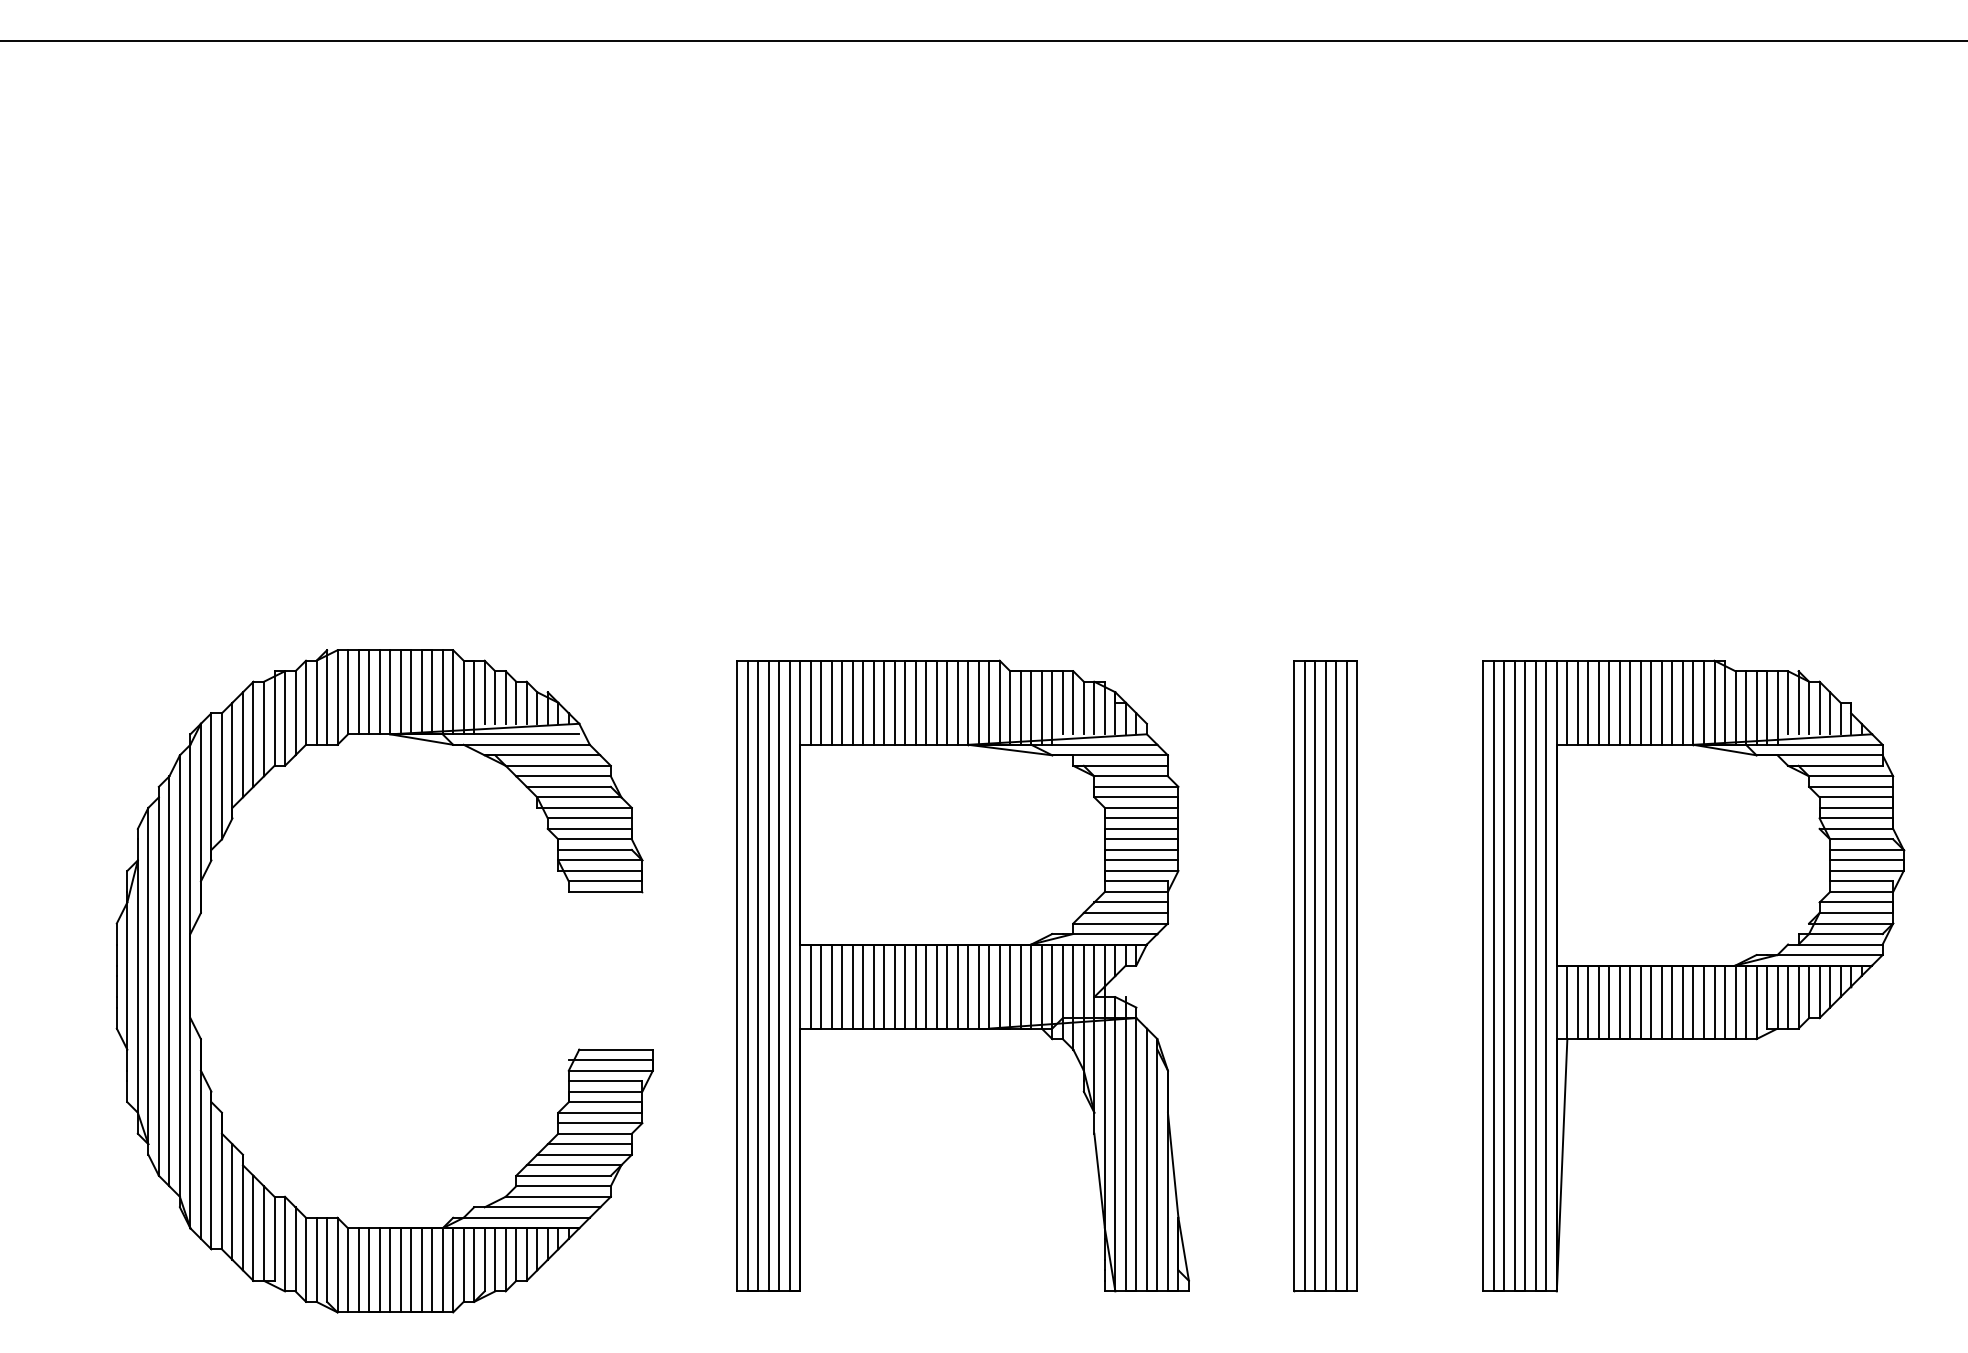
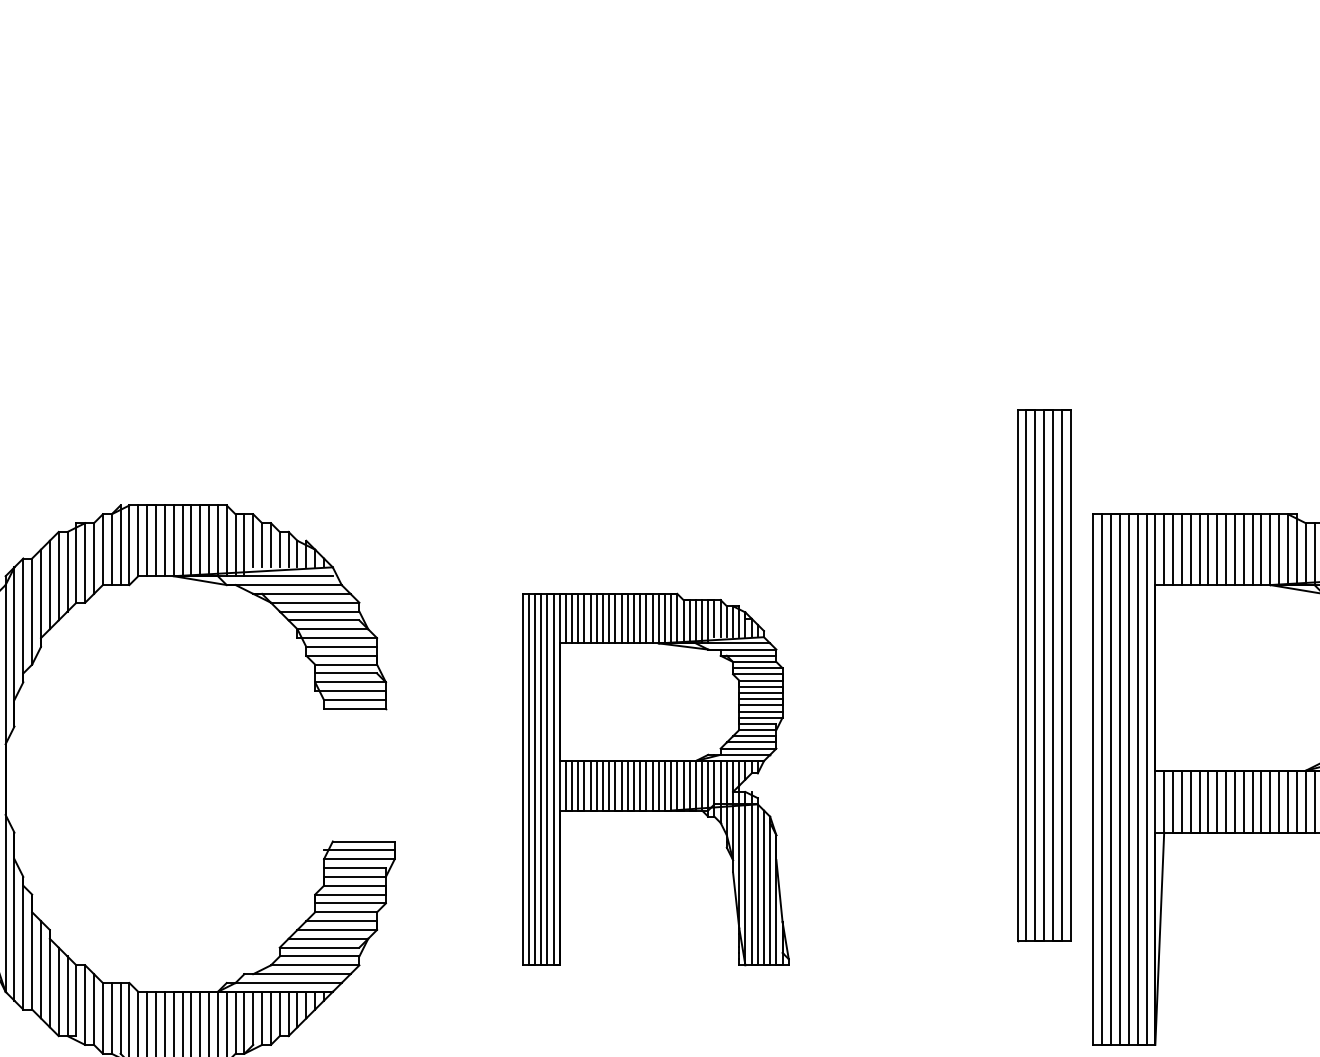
part: (962, 975) -> (655, 779), size x0.7
part: (1325, 976) -> (1043, 675), moved

